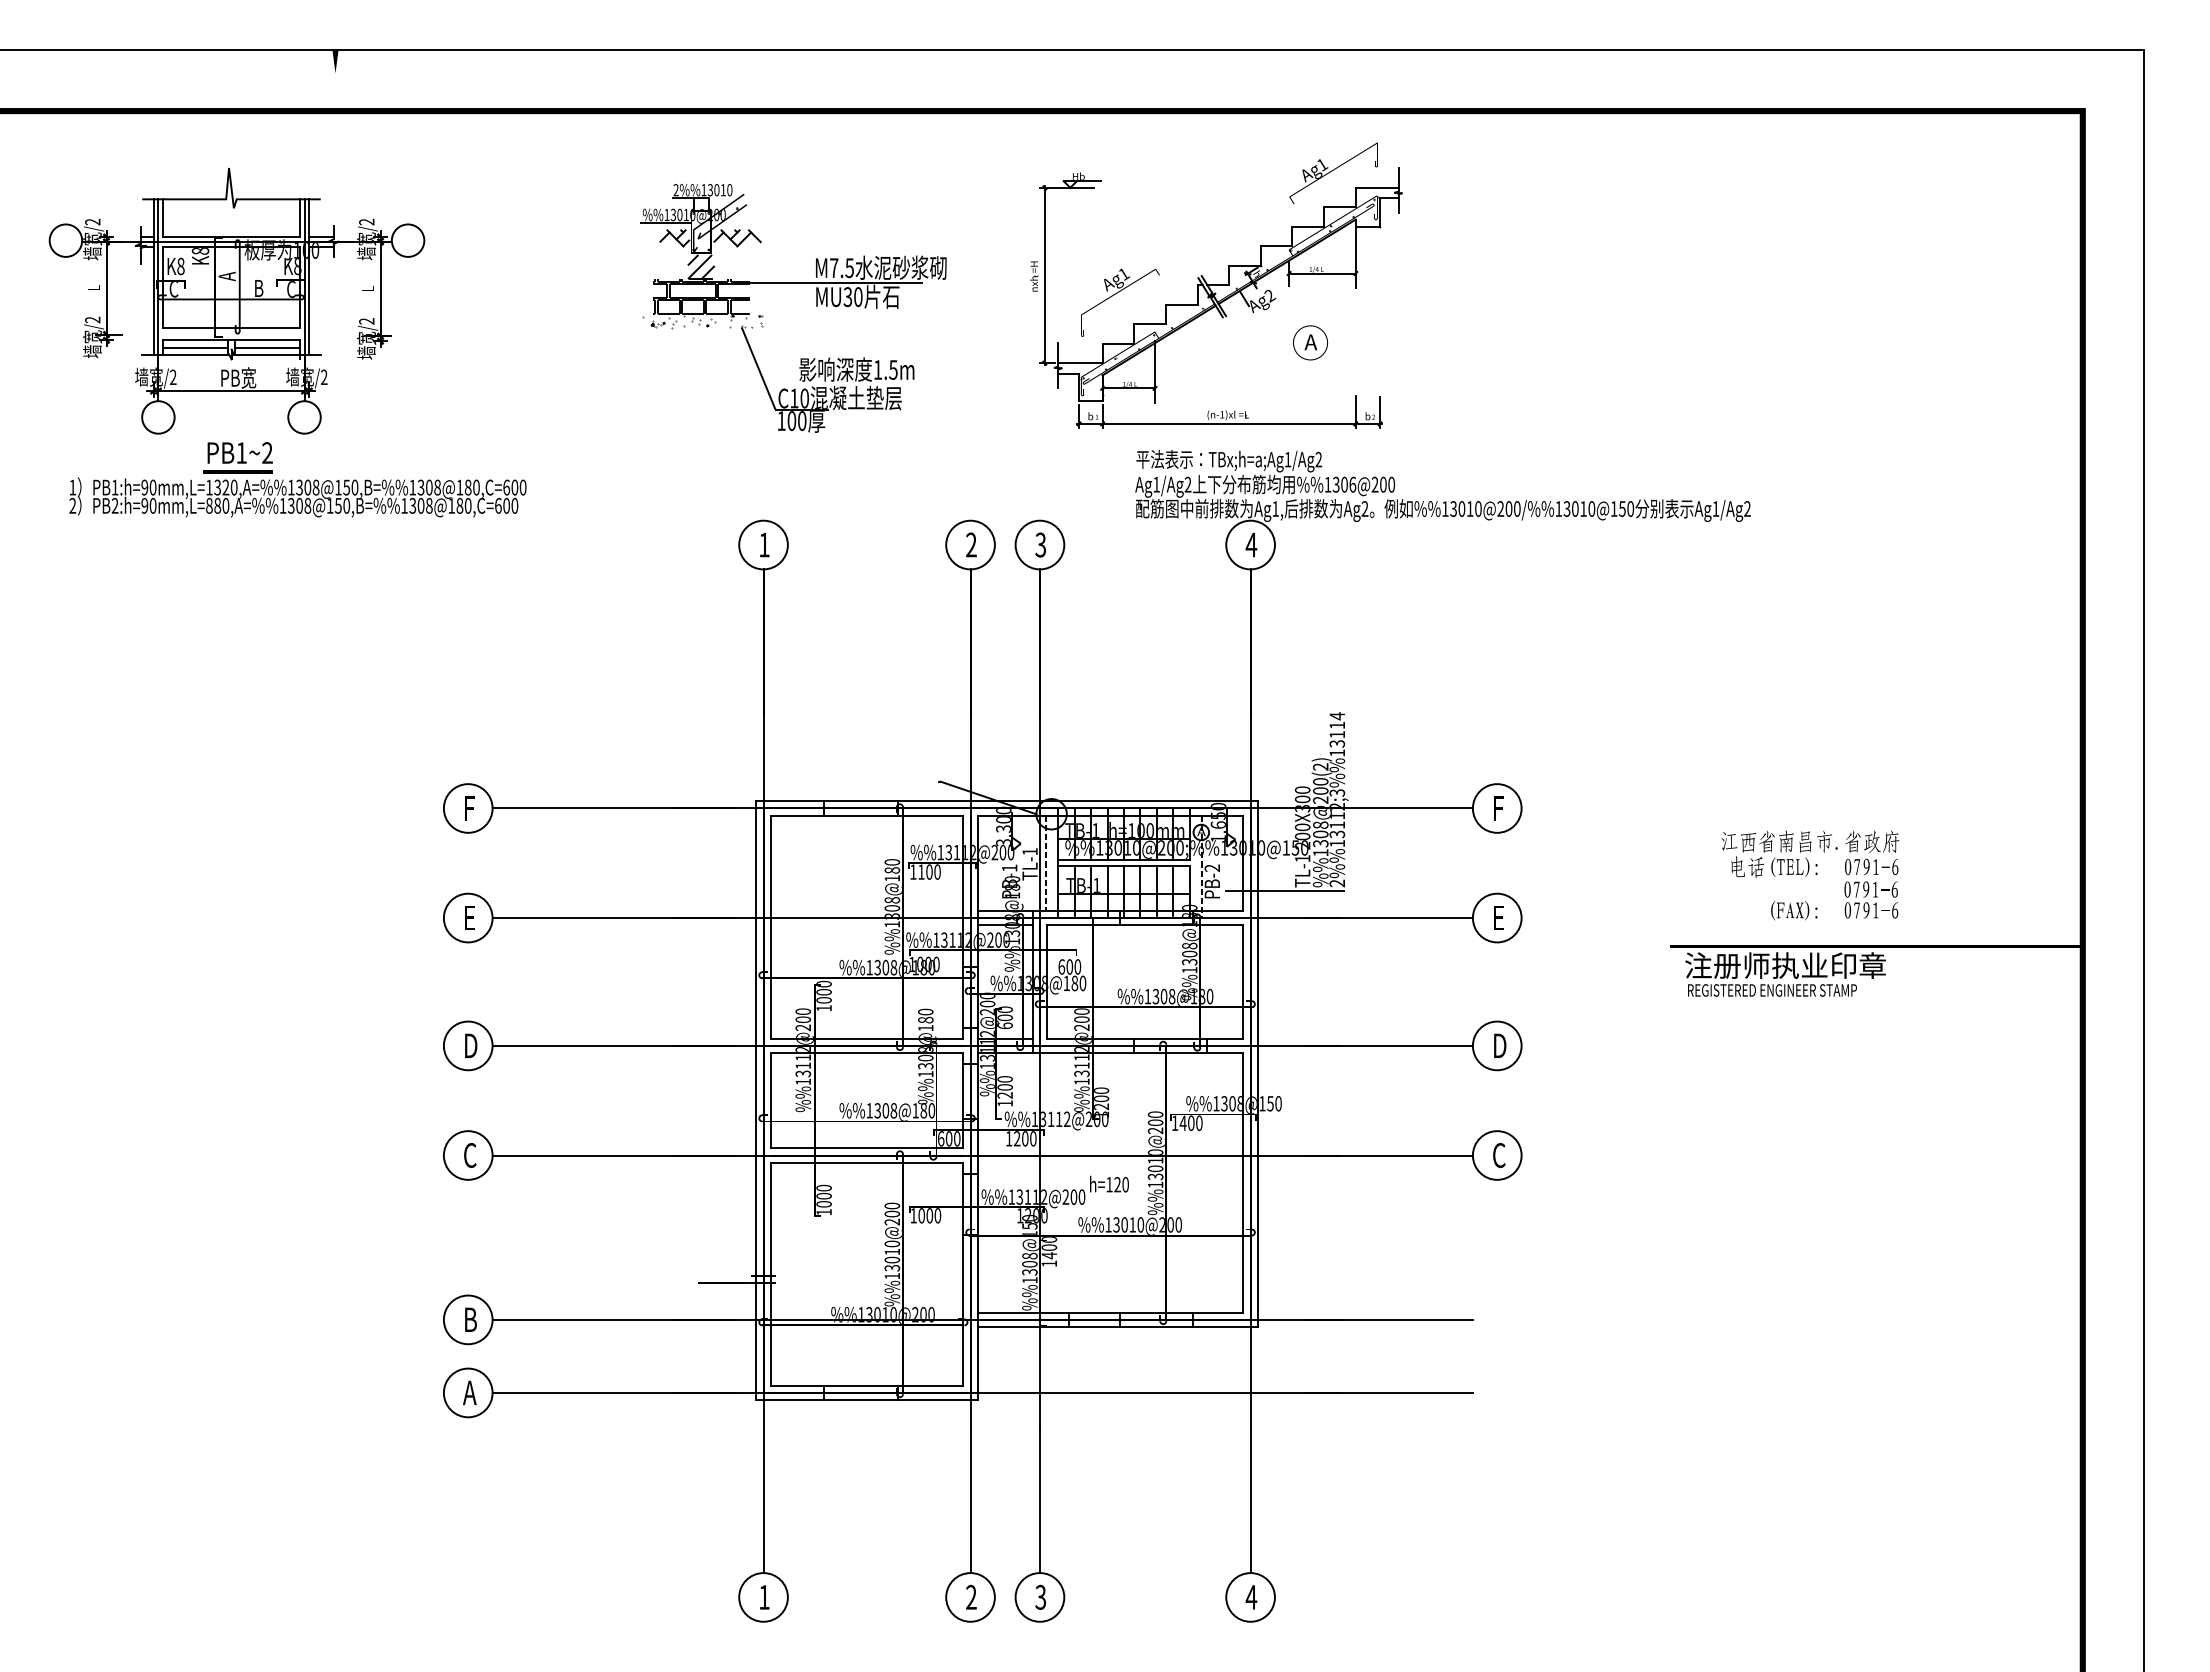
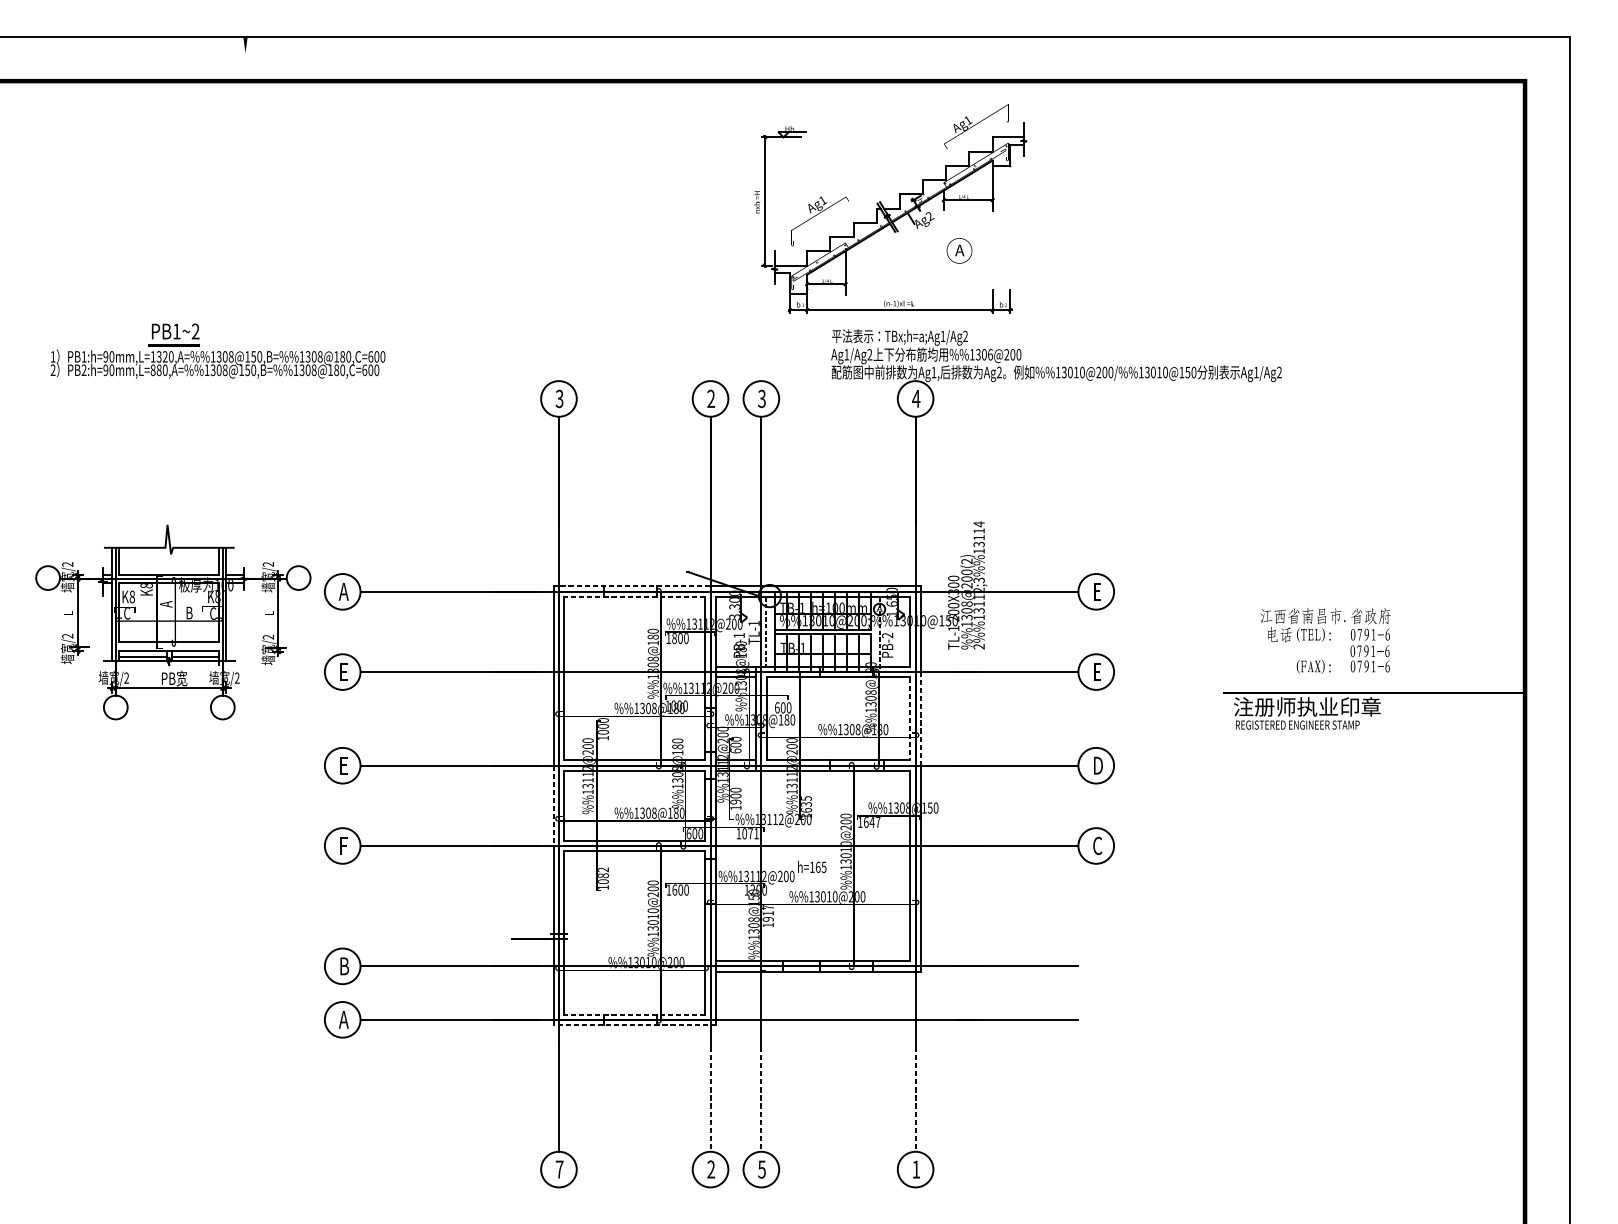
part: (236, 301) -> (172, 622), moved
part: (816, 306) -> (597, 224), removed
text: (764, 544) -> (559, 398), 1 -> 3
line: (862, 801) -> (631, 586), solid -> dashed
text: (469, 808) -> (343, 591), F -> A
text: (1499, 814) -> (1097, 596), F -> E
line: (866, 815) -> (634, 596), solid -> dashed
text: (921, 871) -> (674, 637), 1100 -> 1800
line: (1284, 891) -> (940, 652), removed
line: (1243, 982) -> (910, 719), solid -> dashed
line: (1257, 982) -> (920, 719), solid -> dashed
text: (471, 1045) -> (345, 765), D -> E
text: (1005, 1095) -> (736, 802), 1200 -> 1900
text: (1101, 1098) -> (806, 804), 1200 -> 1635
line: (756, 1100) -> (553, 805), solid -> dashed
text: (1190, 1122) -> (871, 821), 1400 -> 1647
text: (1025, 1138) -> (750, 833), 1200 -> 1071
text: (470, 1155) -> (344, 845), C -> F
text: (1121, 1184) -> (821, 867), h=120 -> h=165
text: (823, 1191) -> (602, 872), 1000 -> 1082
text: (921, 1215) -> (674, 889), 1000 -> 1600
text: (1049, 1248) -> (768, 914), 1400 -> 1917
line: (866, 1385) -> (634, 1014), solid -> dashed
line: (867, 1400) -> (635, 1025), solid -> dashed
line: (970, 1502) -> (710, 1100), solid -> dashed
line: (1039, 1502) -> (761, 1100), solid -> dashed
line: (1250, 1502) -> (915, 1100), solid -> dashed
text: (1041, 1596) -> (762, 1168), 3 -> 5
text: (764, 1597) -> (559, 1169), 1 -> 7
text: (1251, 1597) -> (916, 1169), 4 -> 1

